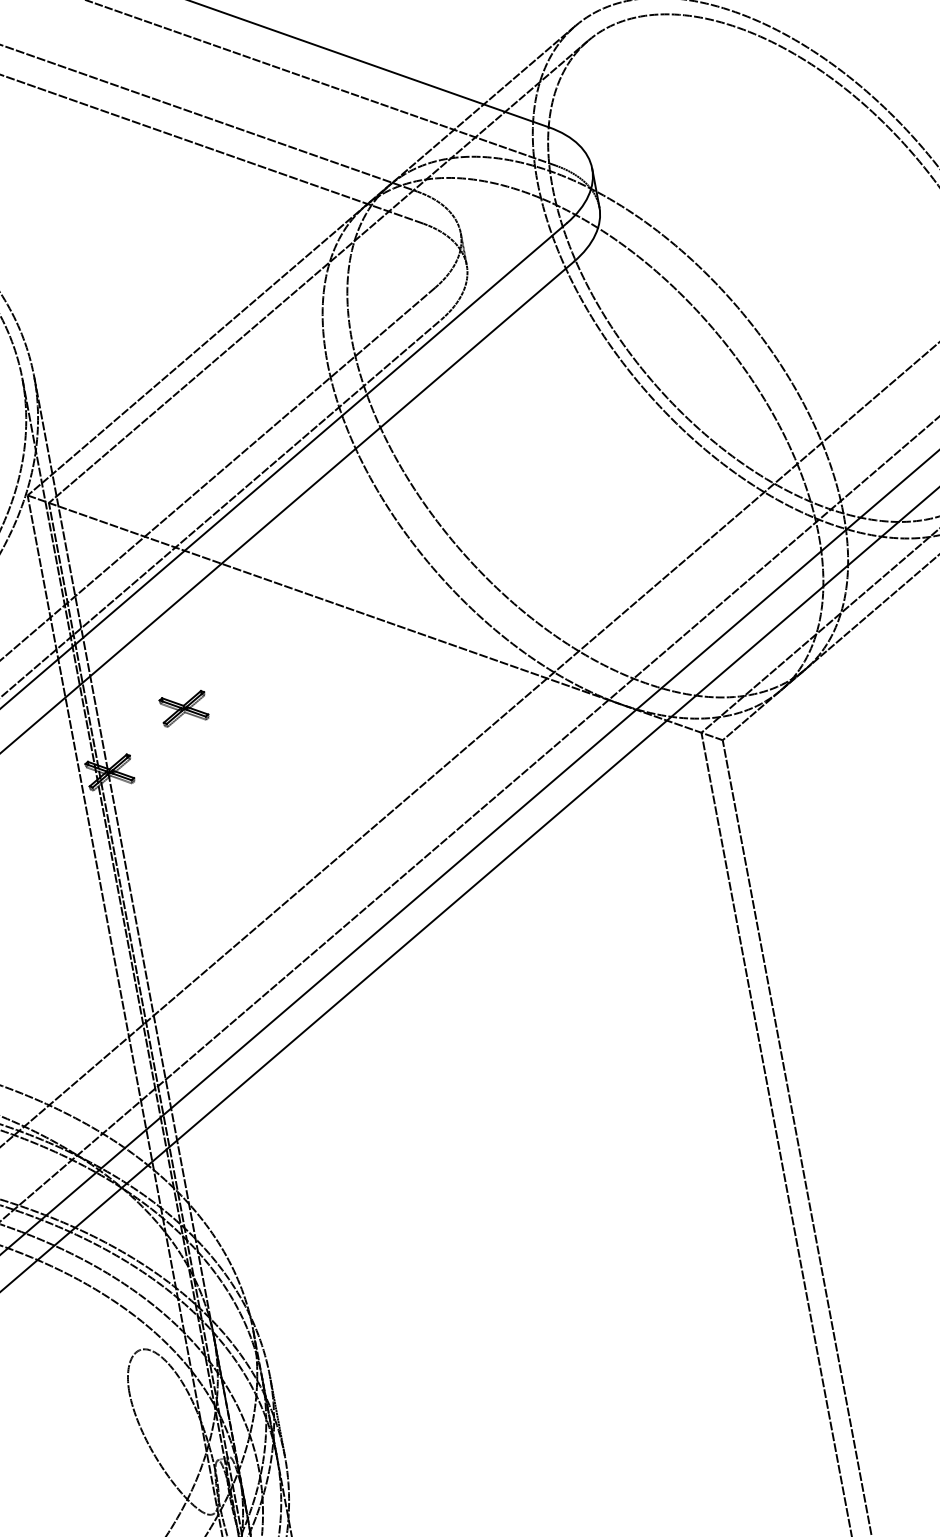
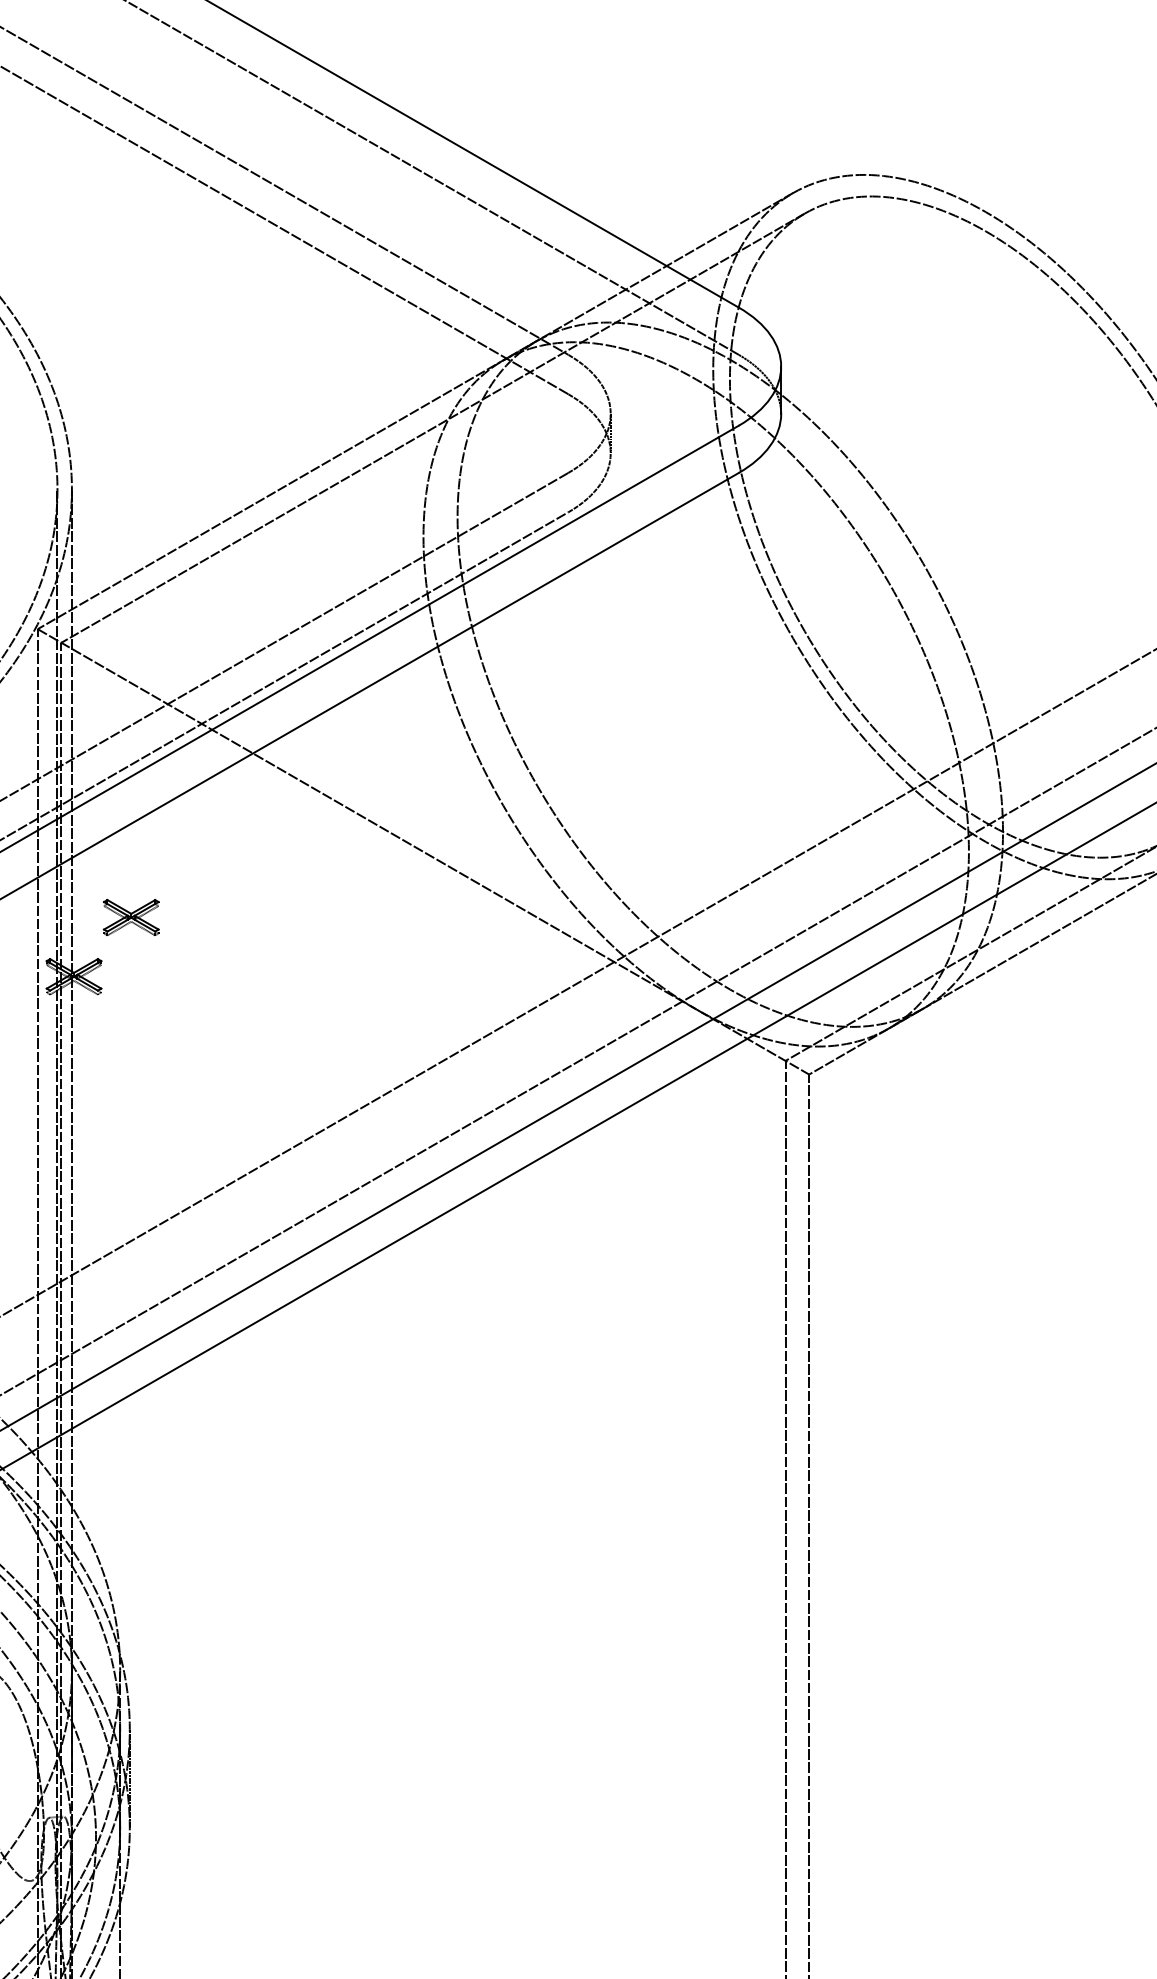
part: (183, 708) -> (130, 917), moved

